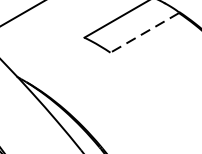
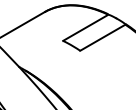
line: (144, 32) -> (102, 37), dashed -> solid

